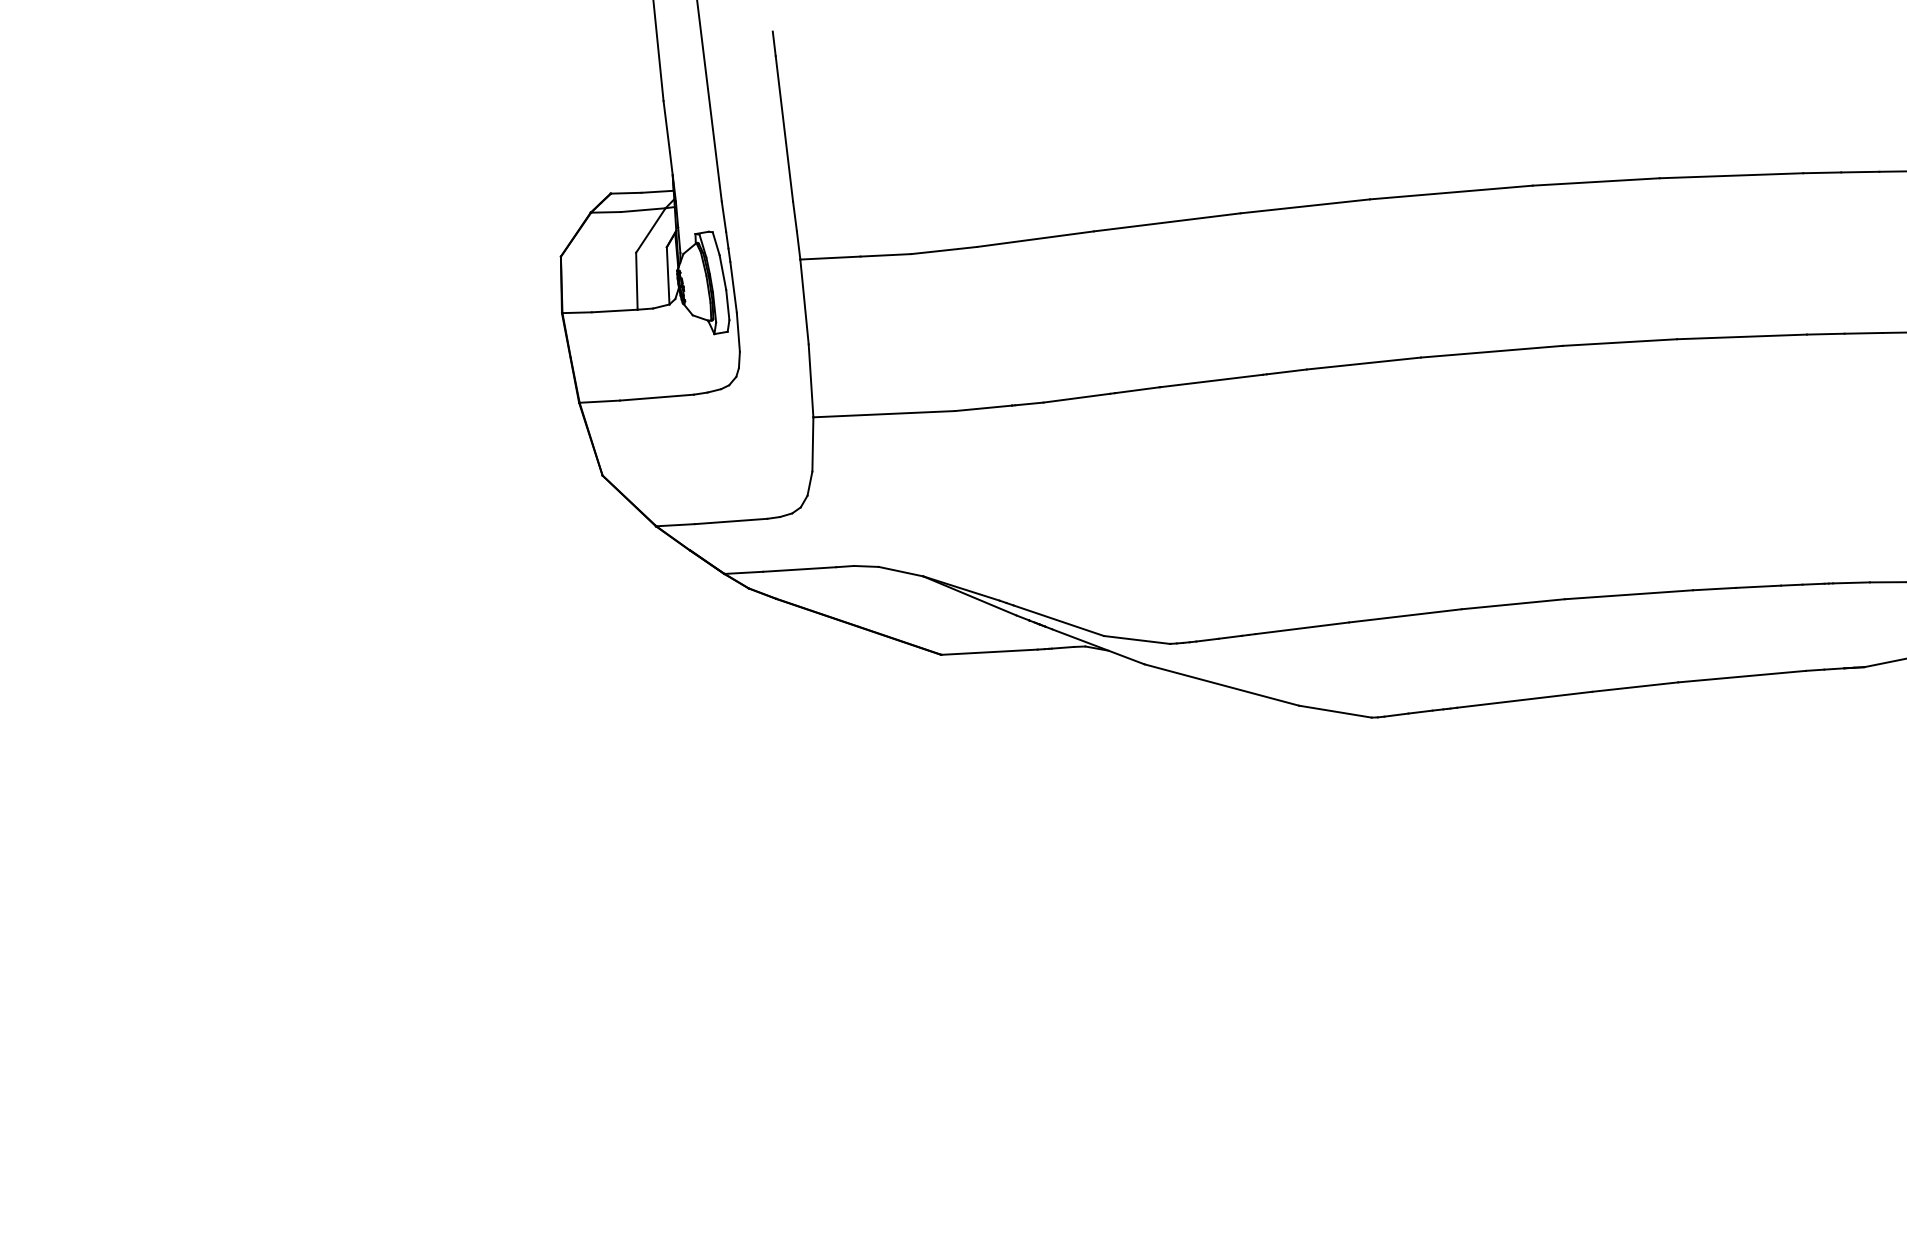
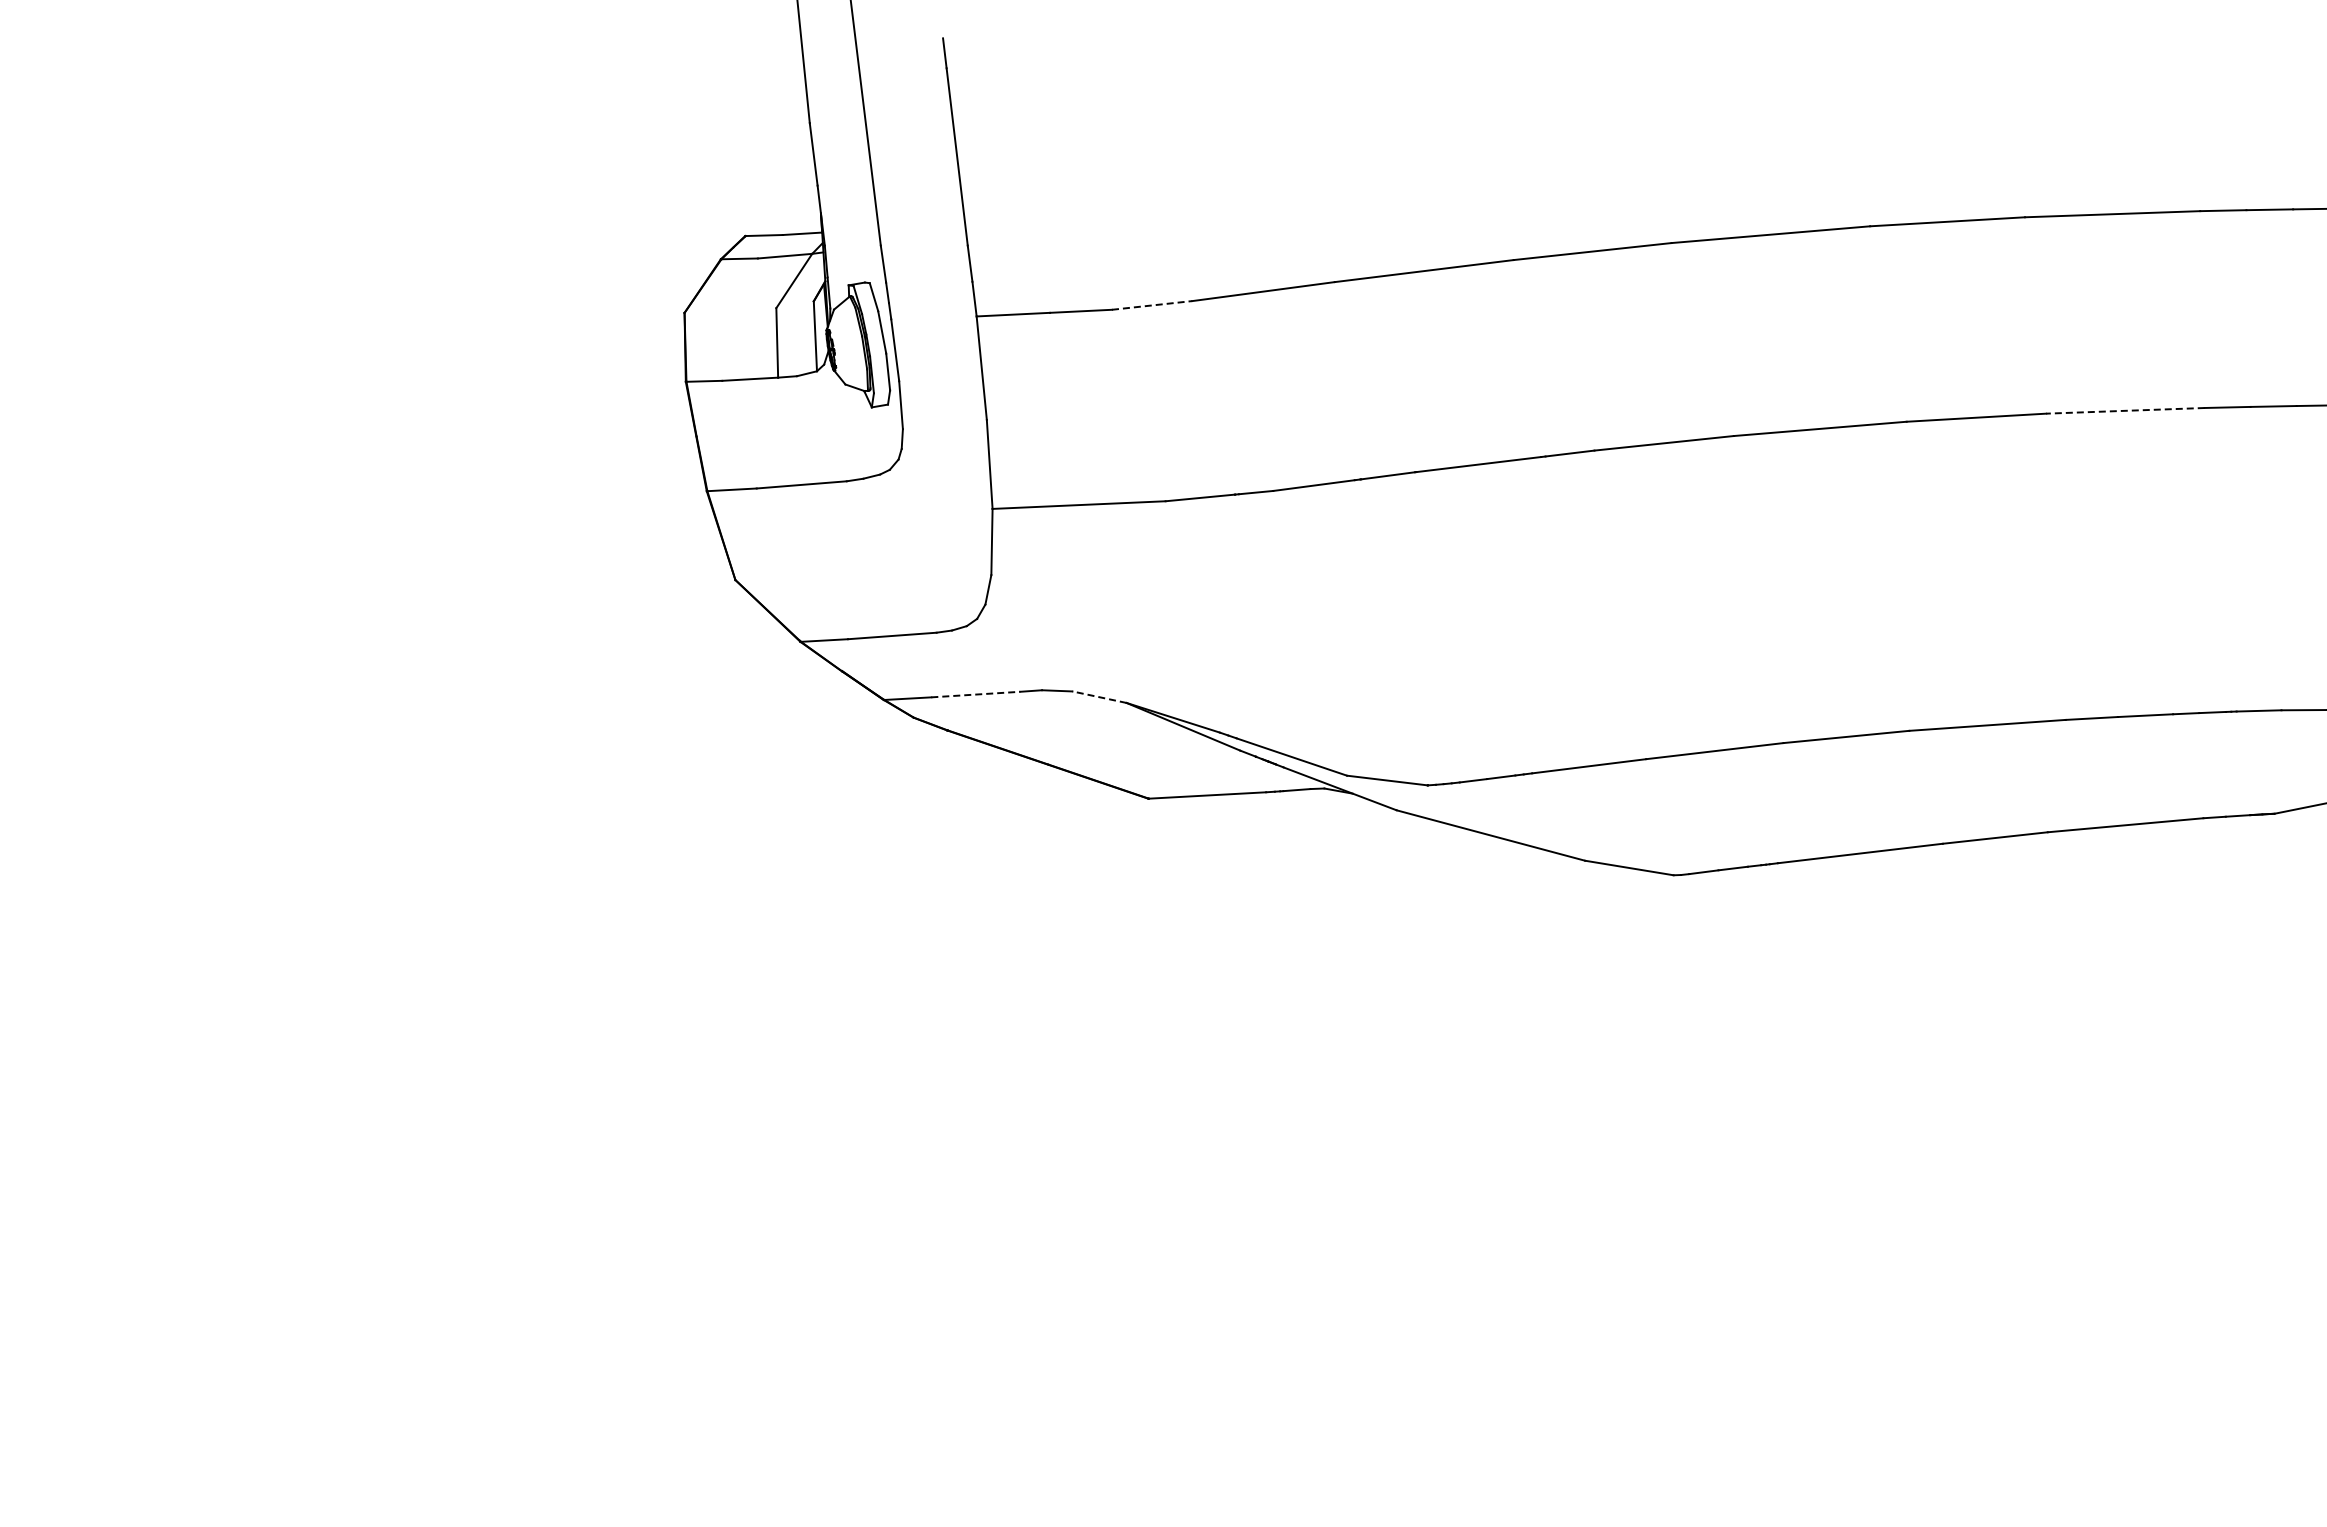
line: (944, 250) -> (1152, 305), solid -> dashed
line: (1741, 336) -> (2124, 410), solid -> dashed
line: (799, 569) -> (975, 694), solid -> dashed
line: (901, 571) -> (1099, 697), solid -> dashed

